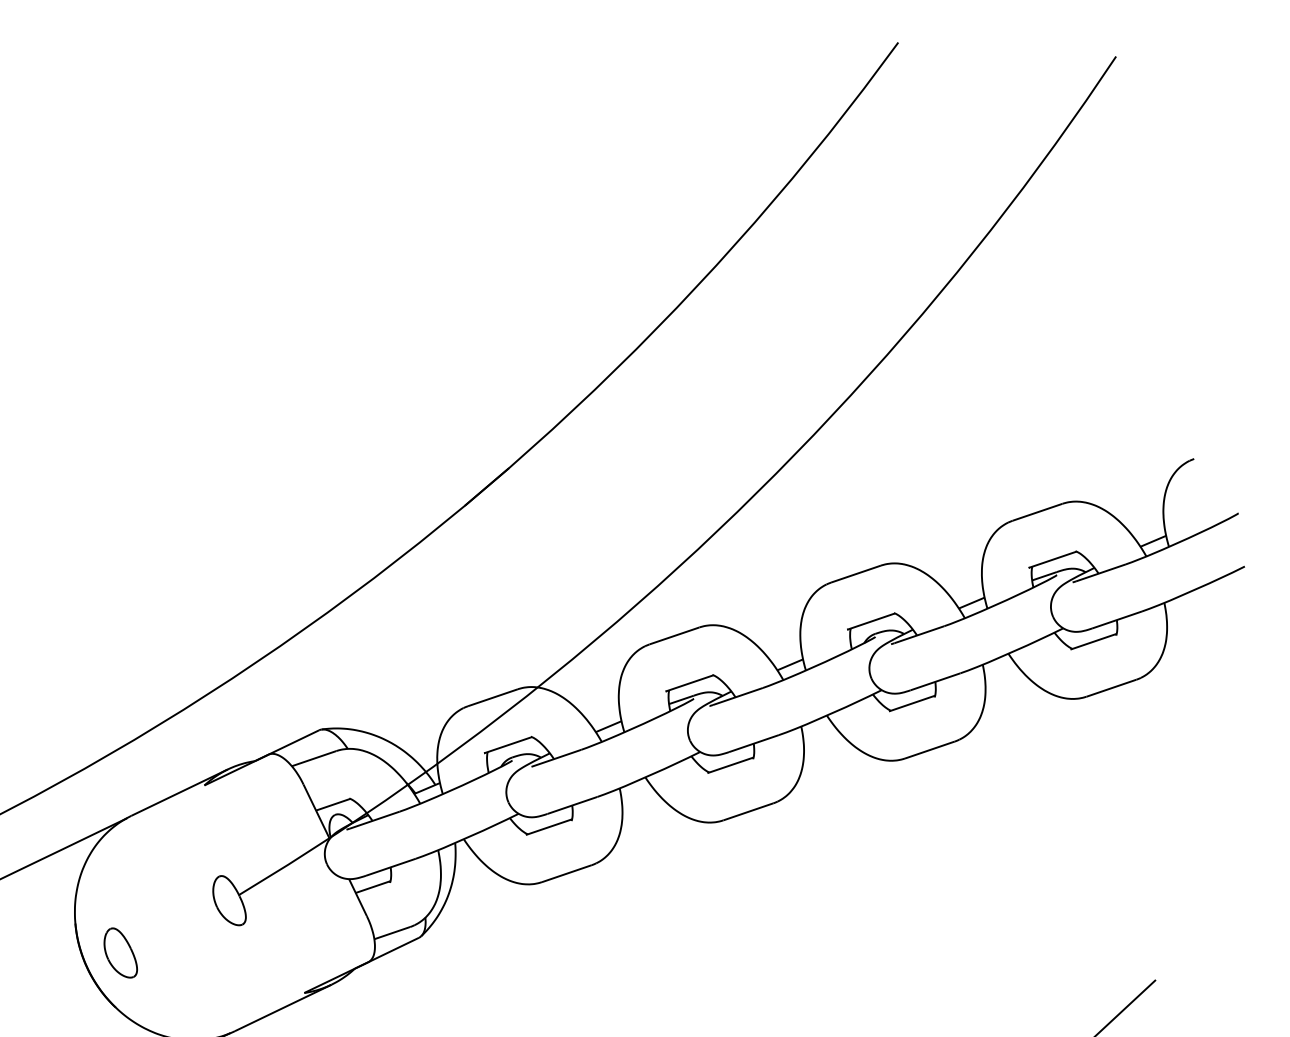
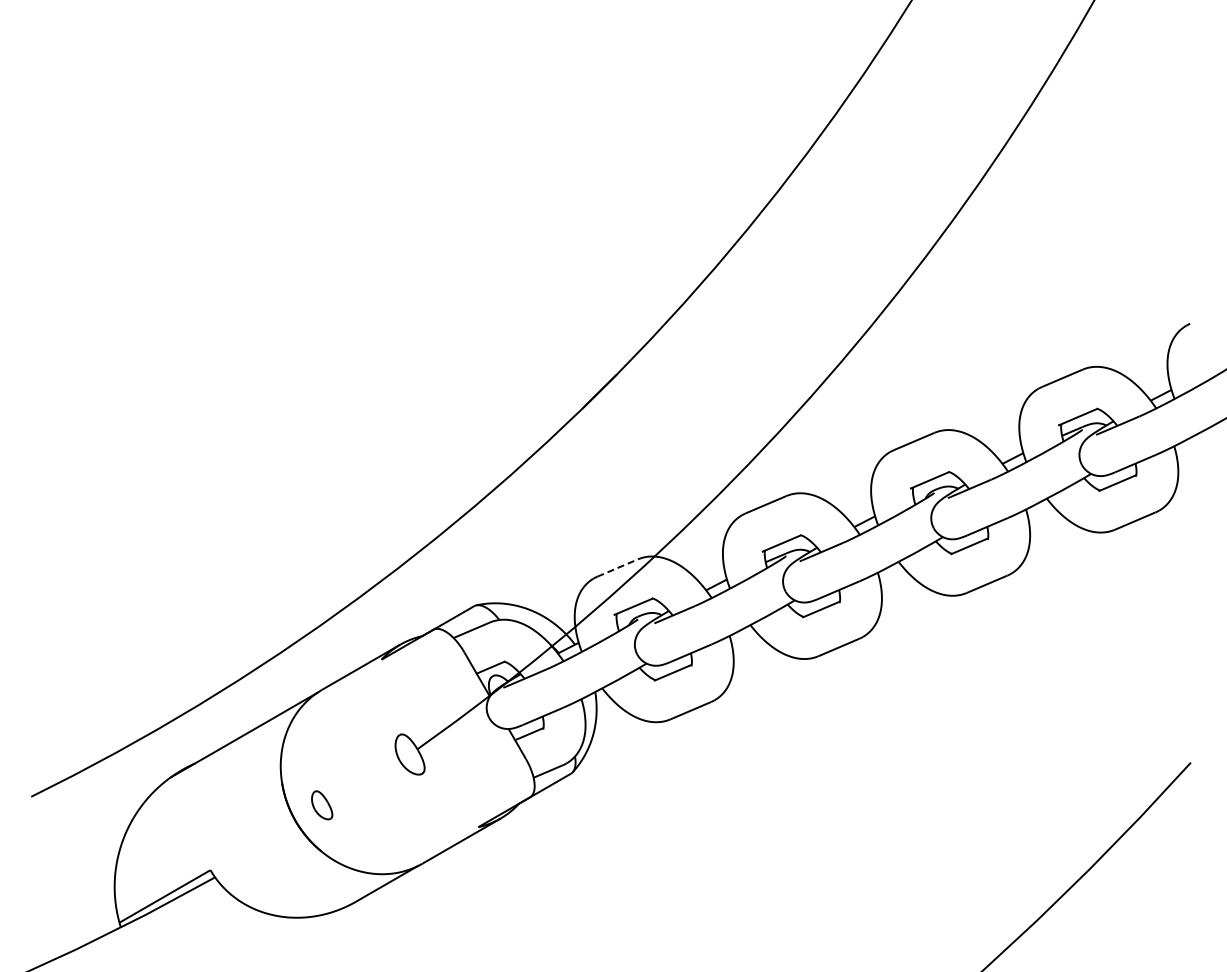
line: (493, 697) -> (618, 567), solid -> dashed
part: (120, 953) -> (321, 805), size x0.7

